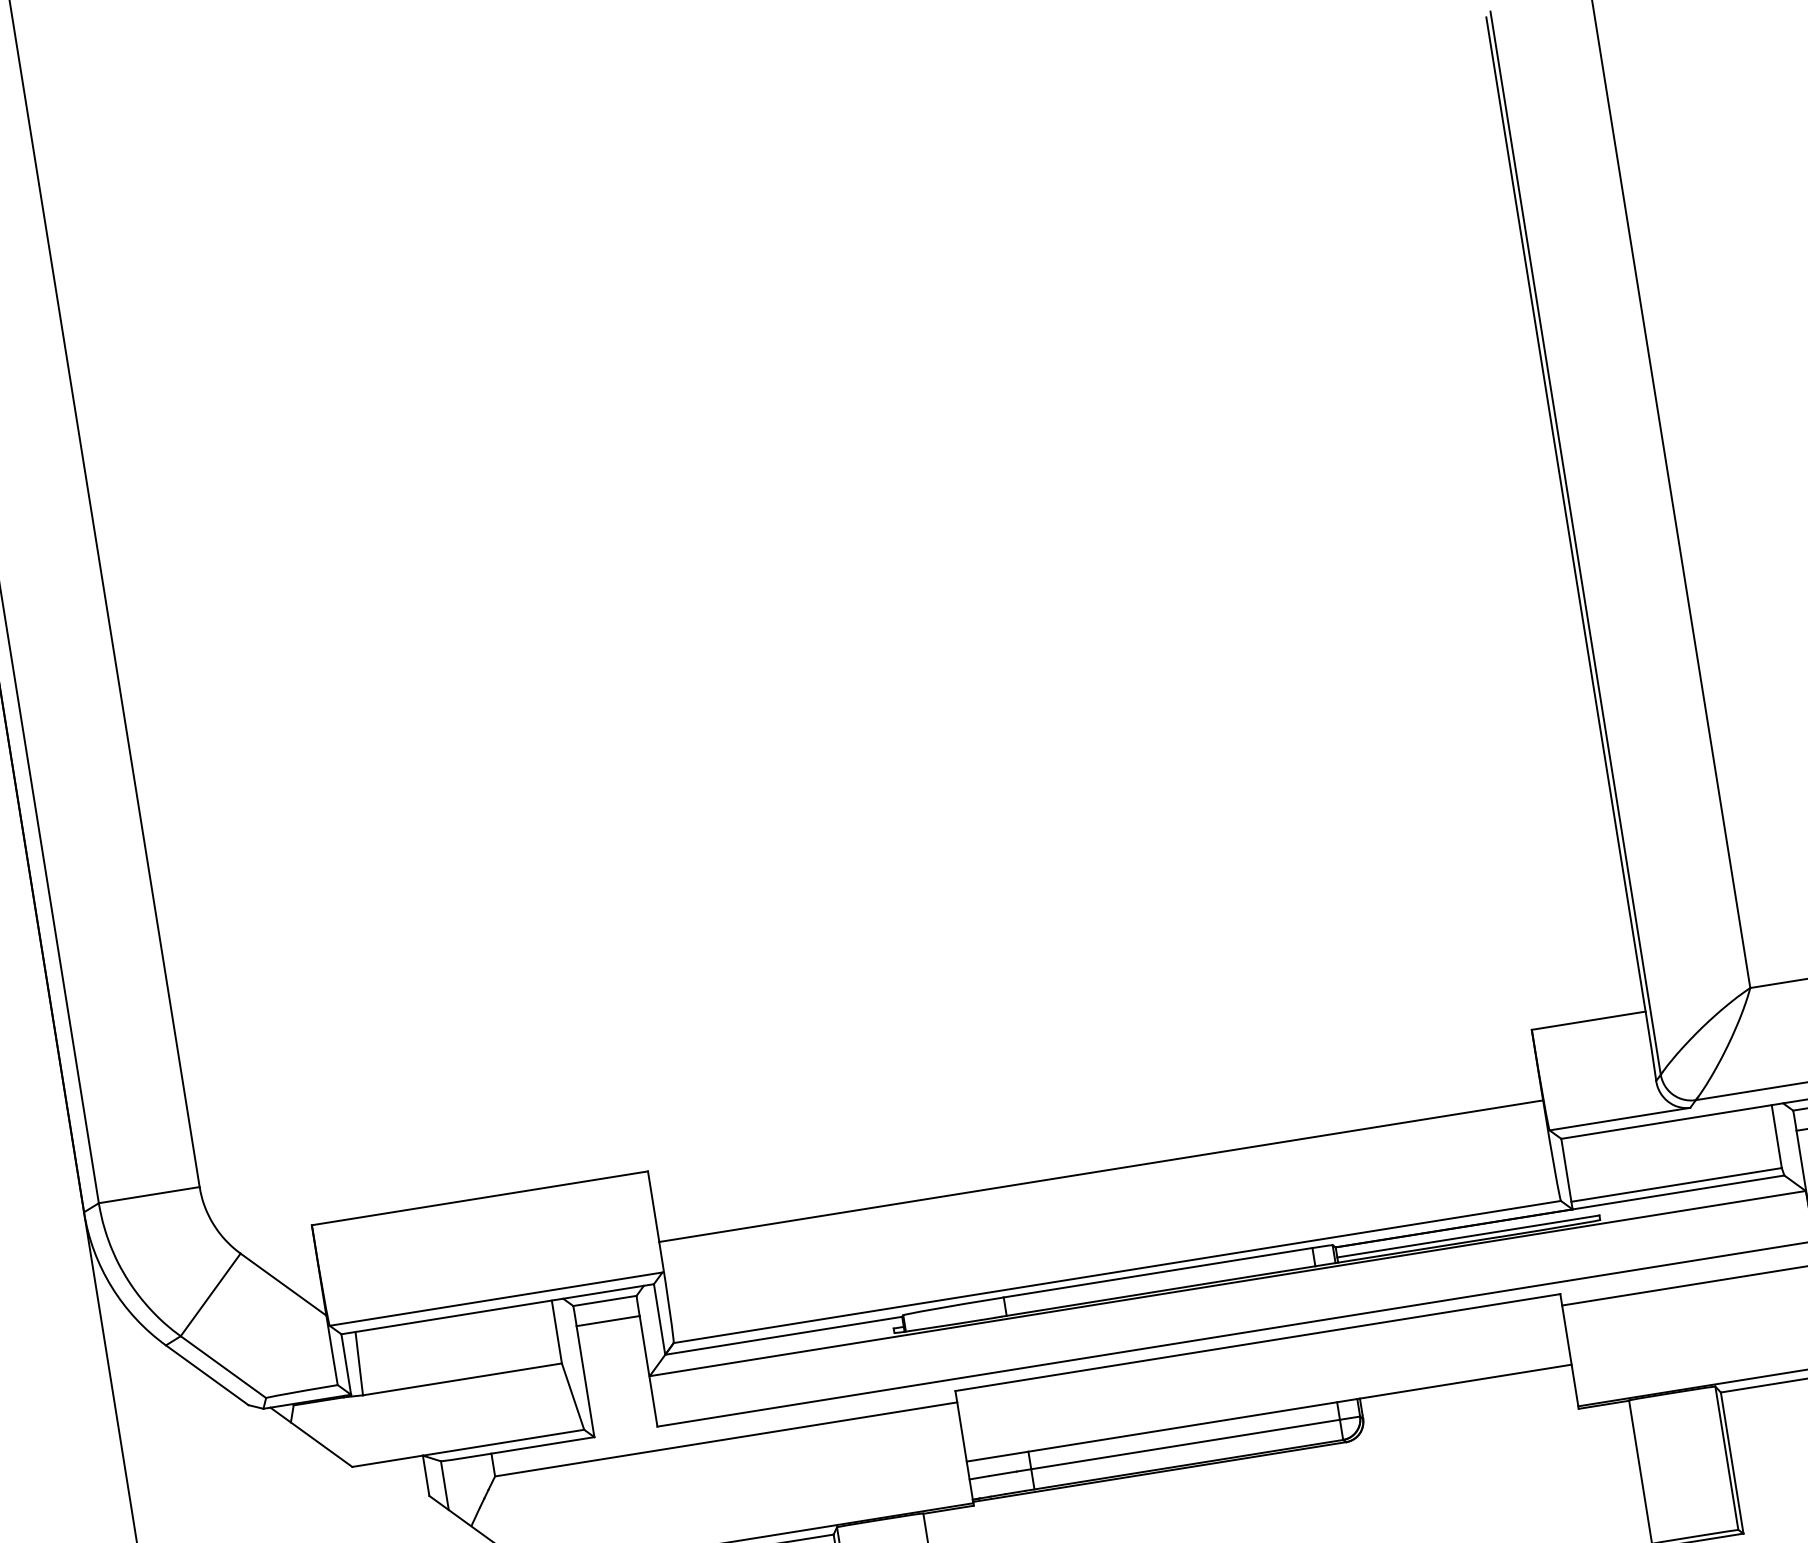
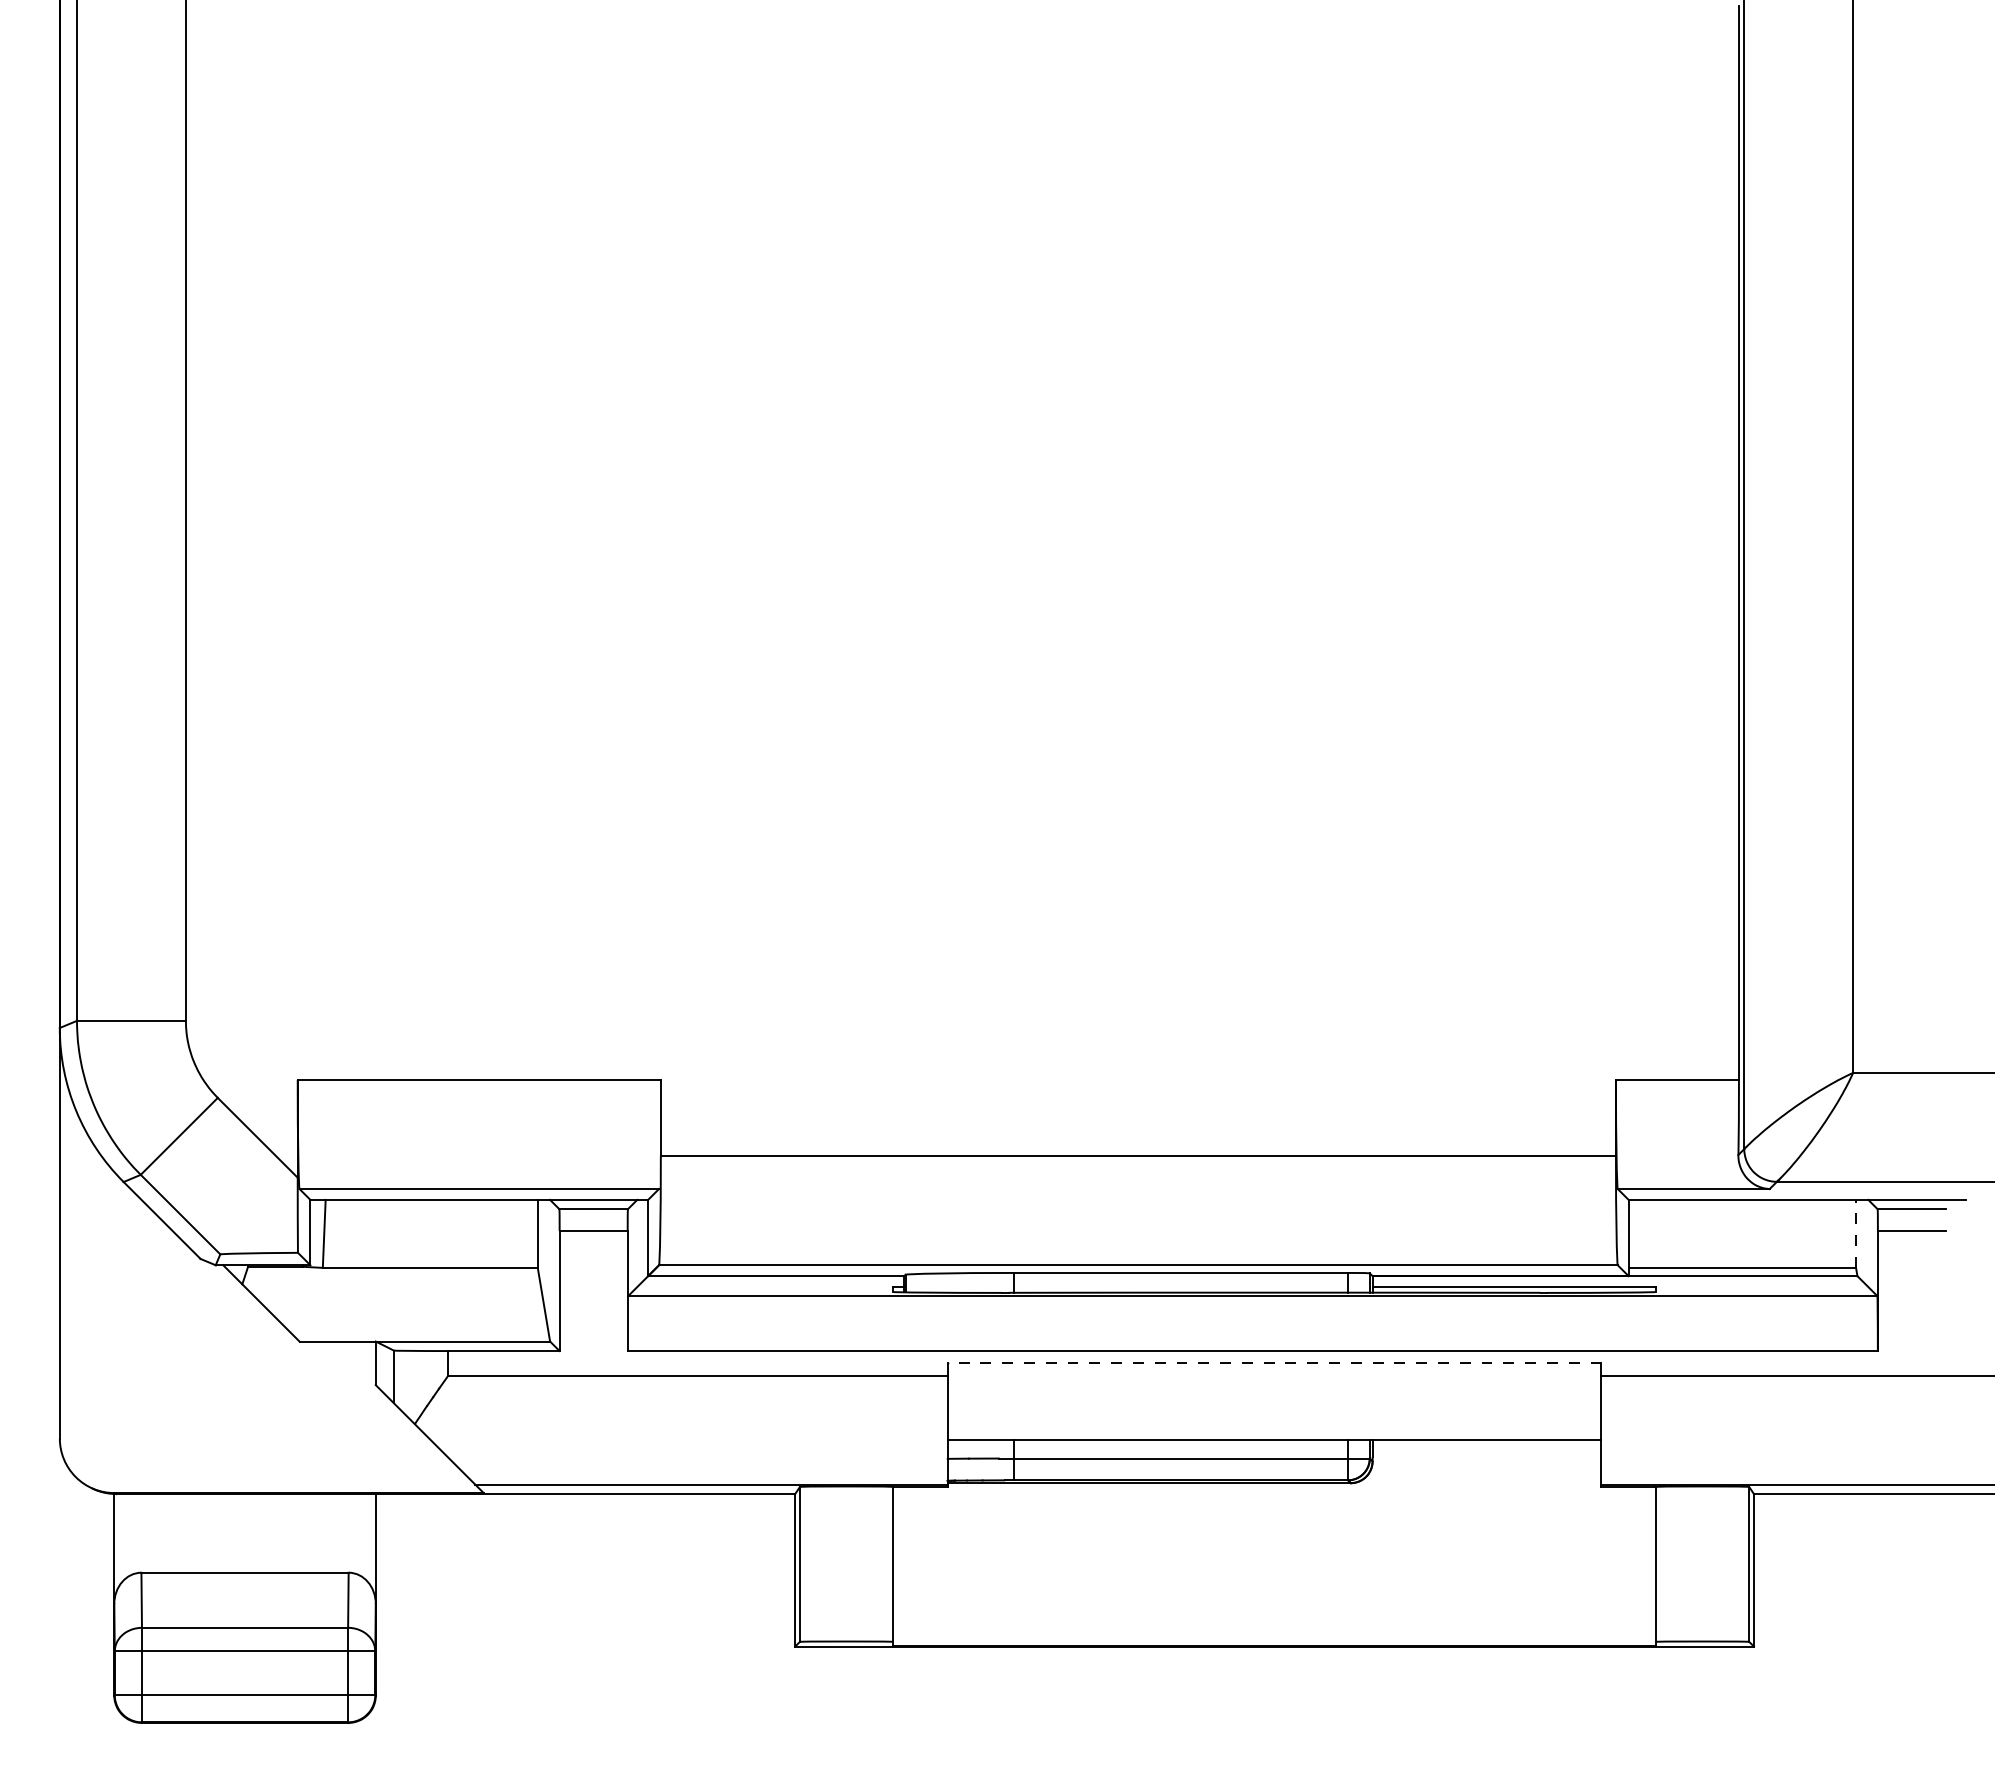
line: (1777, 1136) -> (1856, 1233), solid -> dashed
line: (1257, 1342) -> (1274, 1363), solid -> dashed

